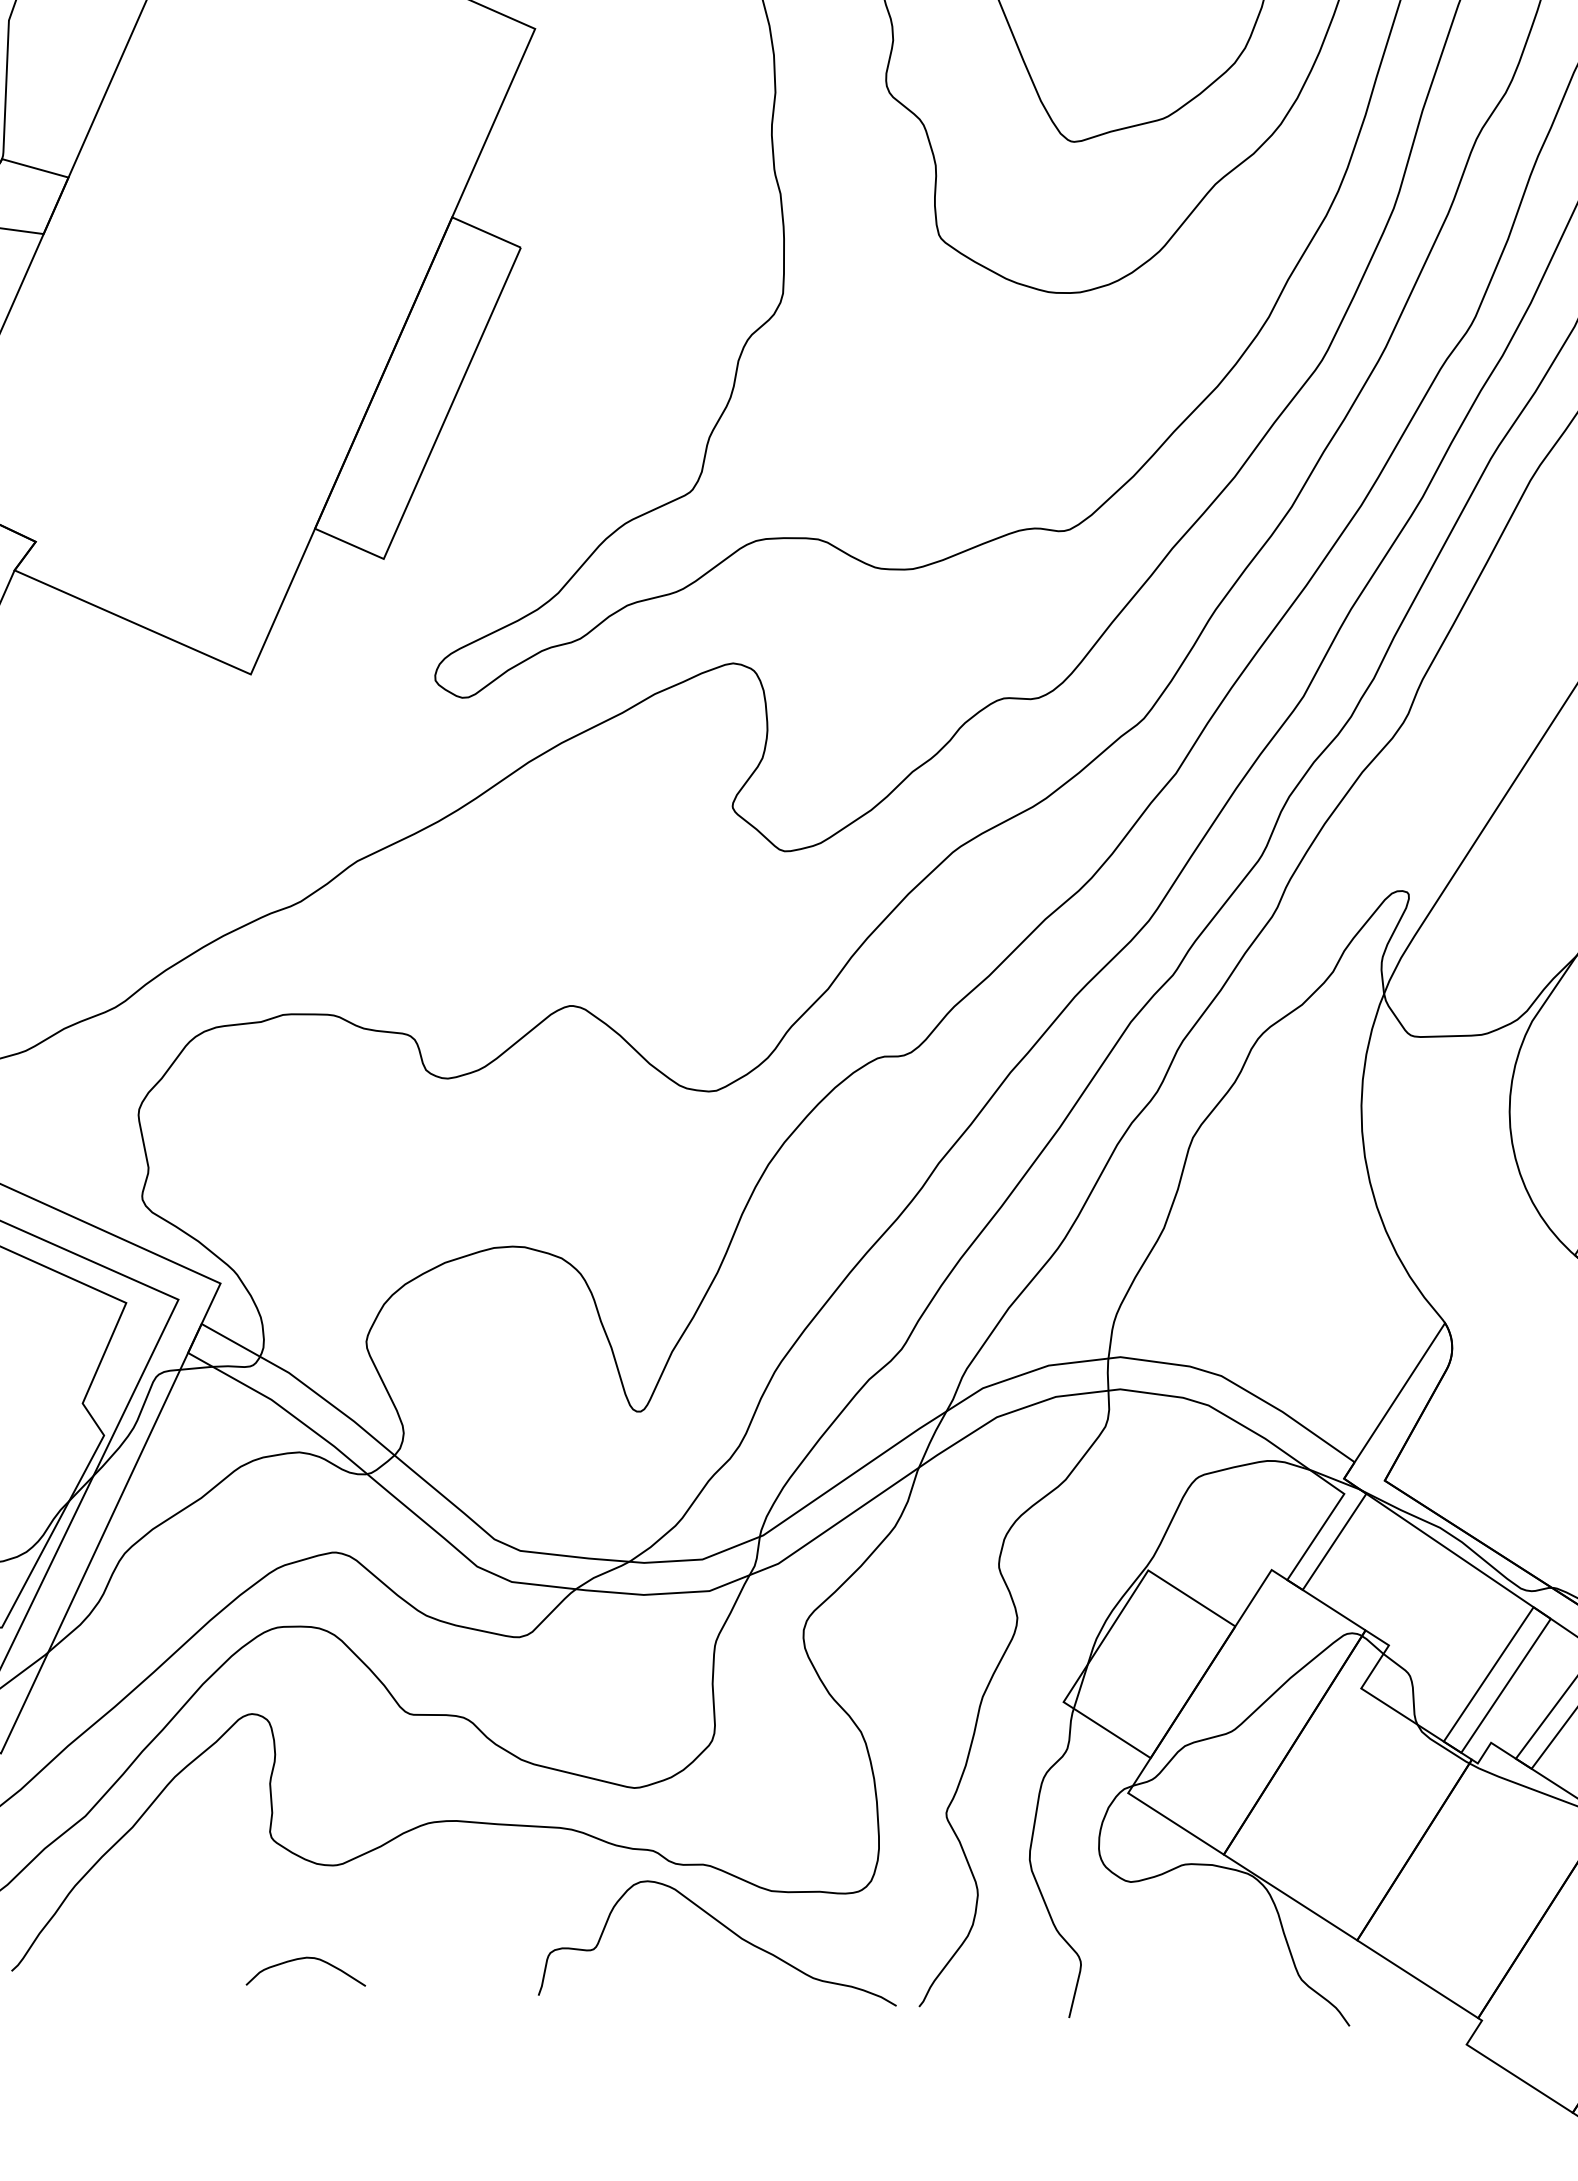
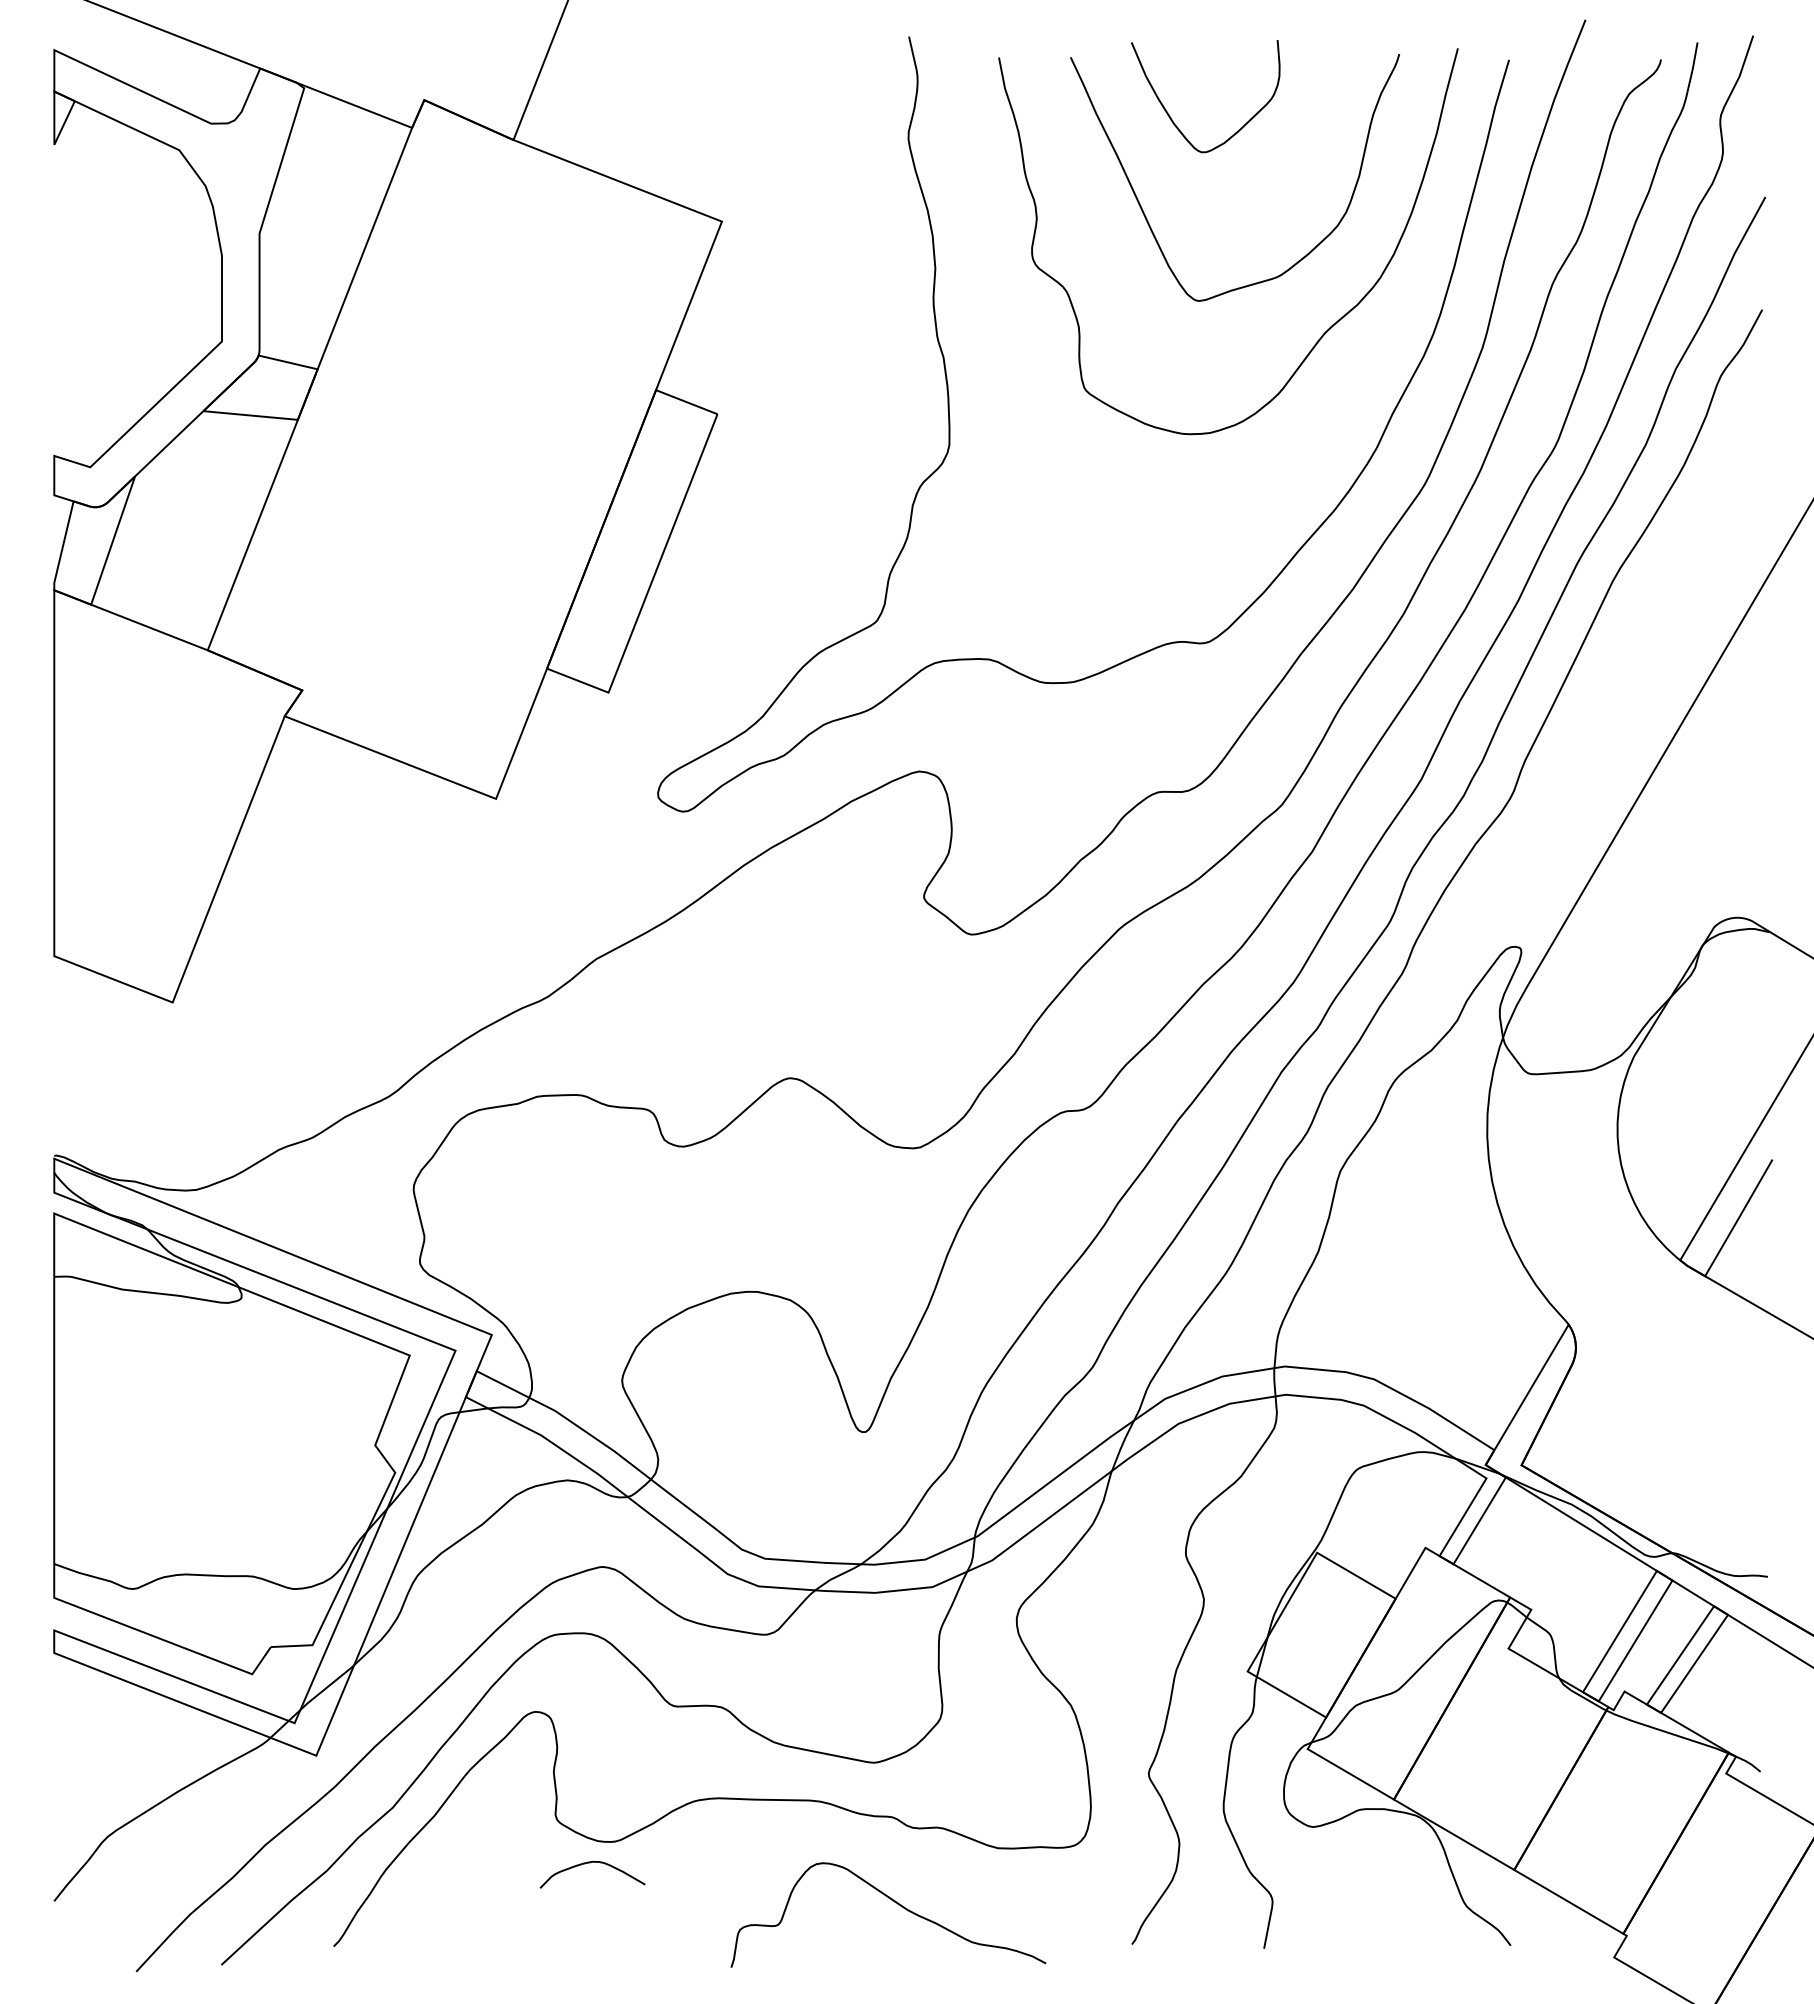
curve: (727, 1929) -> (894, 1902), moved
curve: (304, 1959) -> (590, 1863), moved

